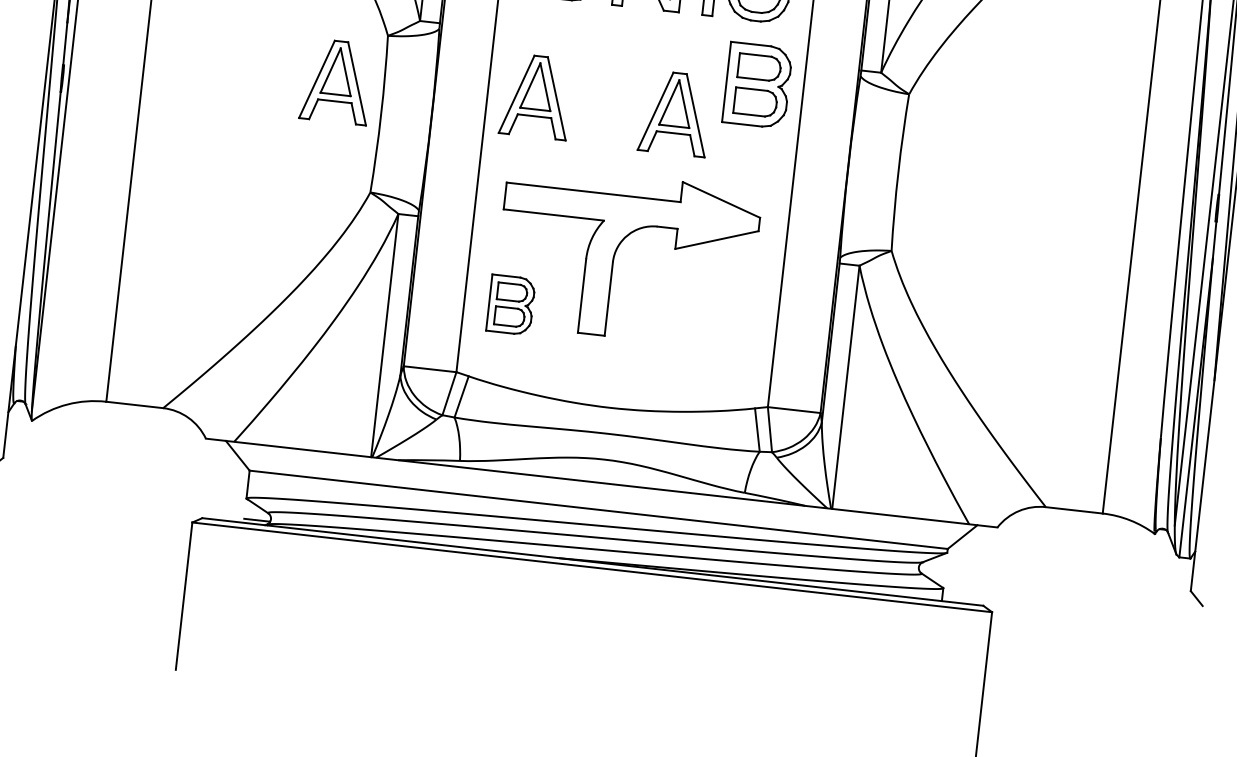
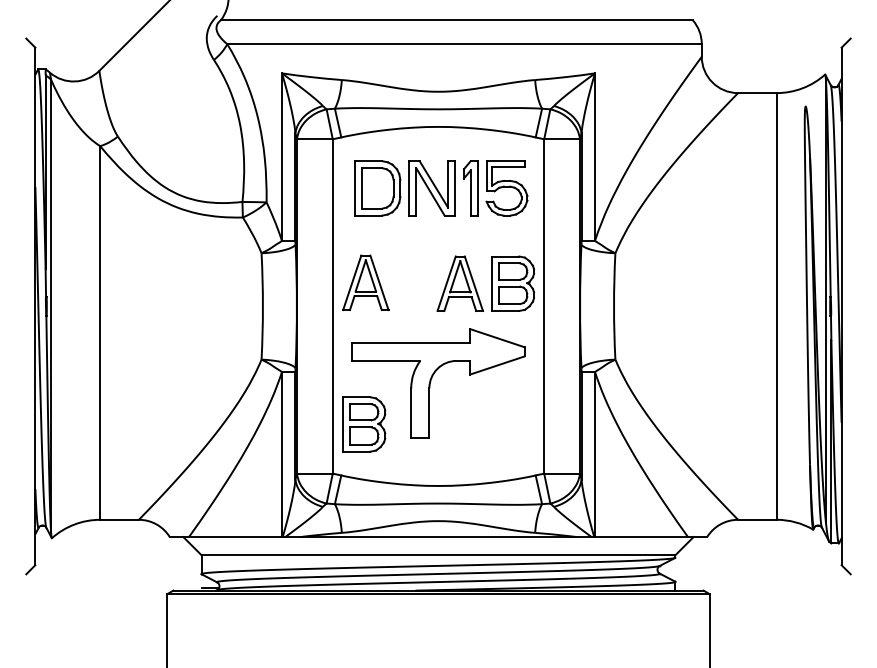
part: (336, 81) -> (230, 287), removed
part: (758, 85) -> (513, 283), moved
part: (511, 305) -> (364, 424), size x1.43

